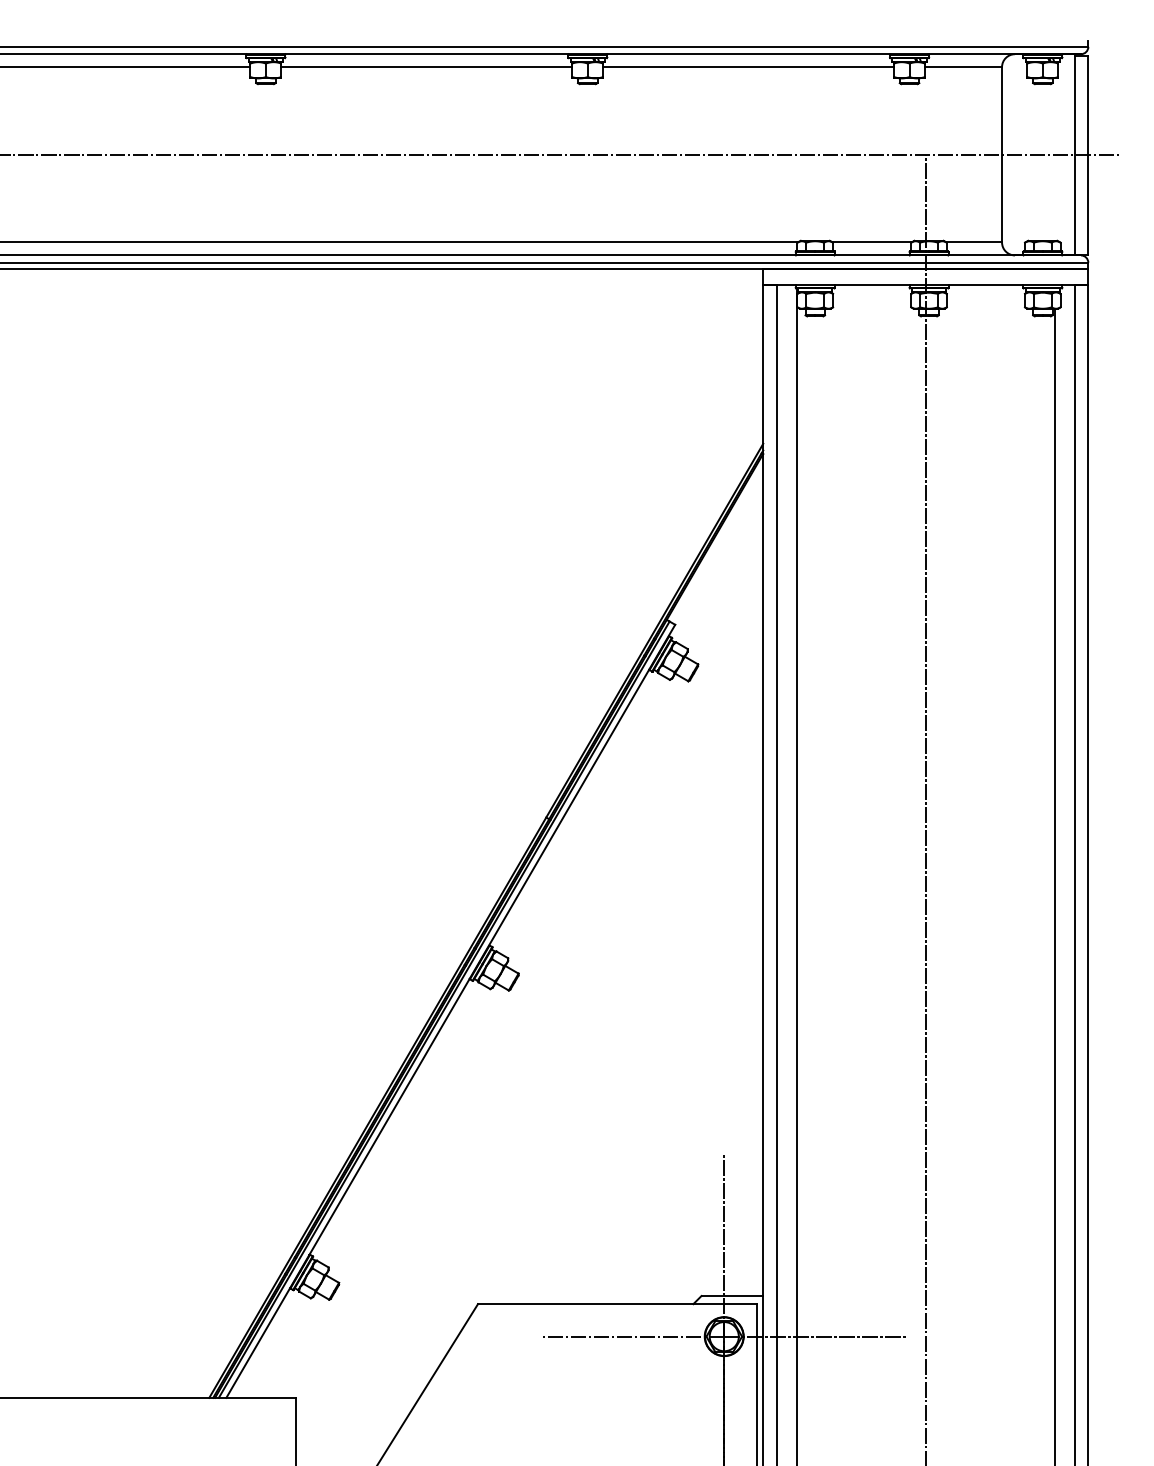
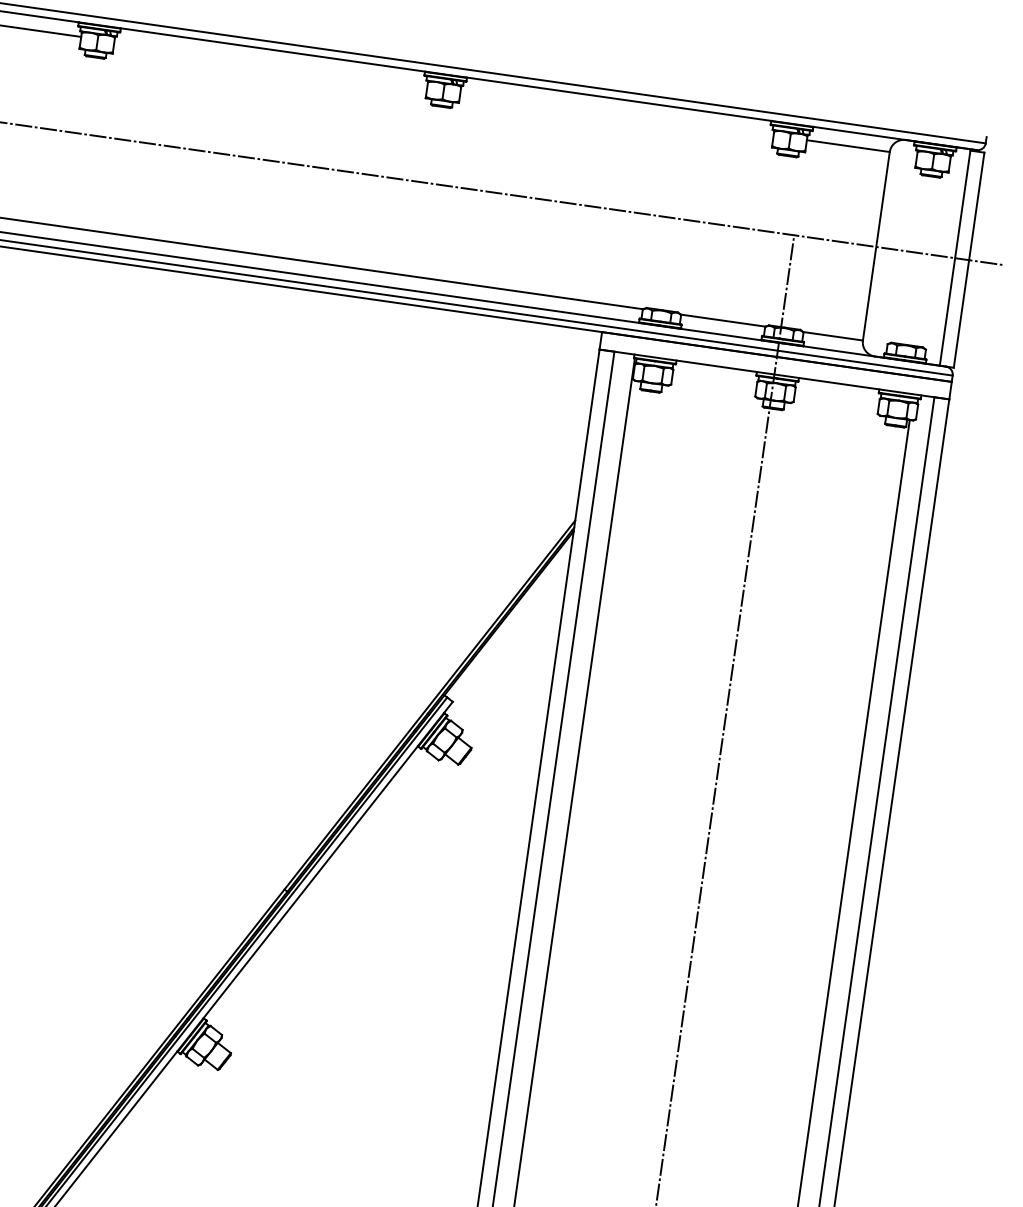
line: (426, 67) -> (270, 64), removed
line: (748, 67) -> (616, 113), removed

